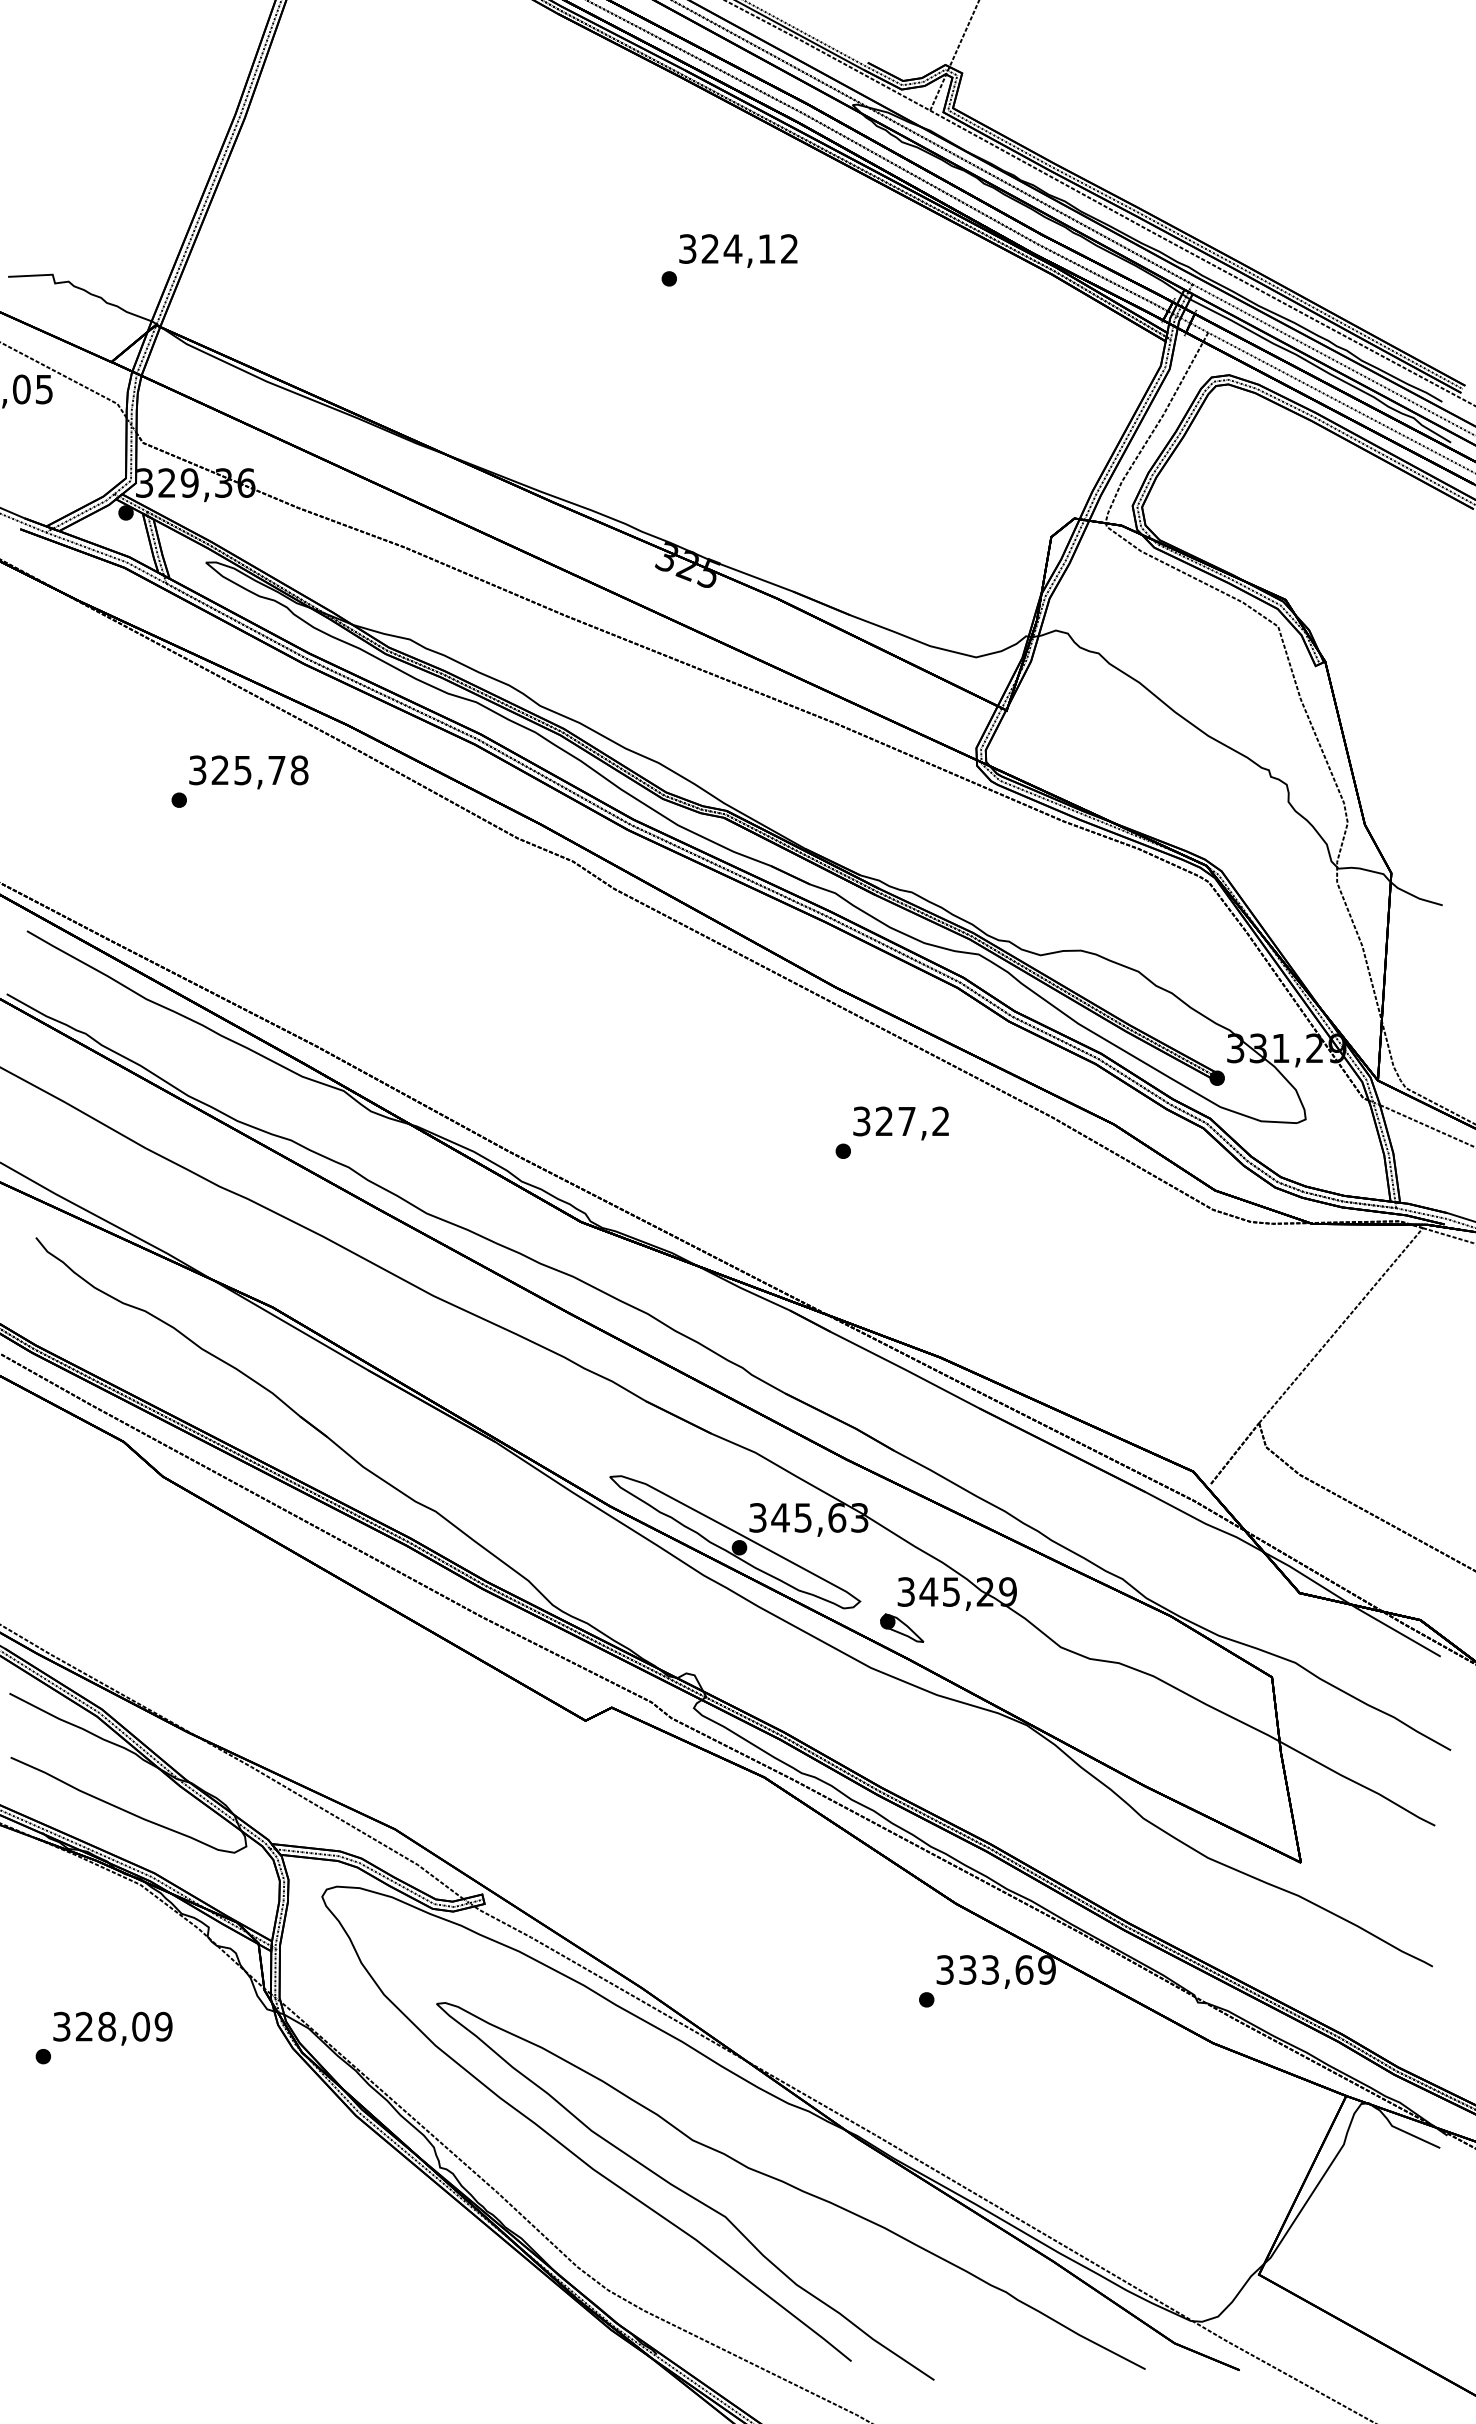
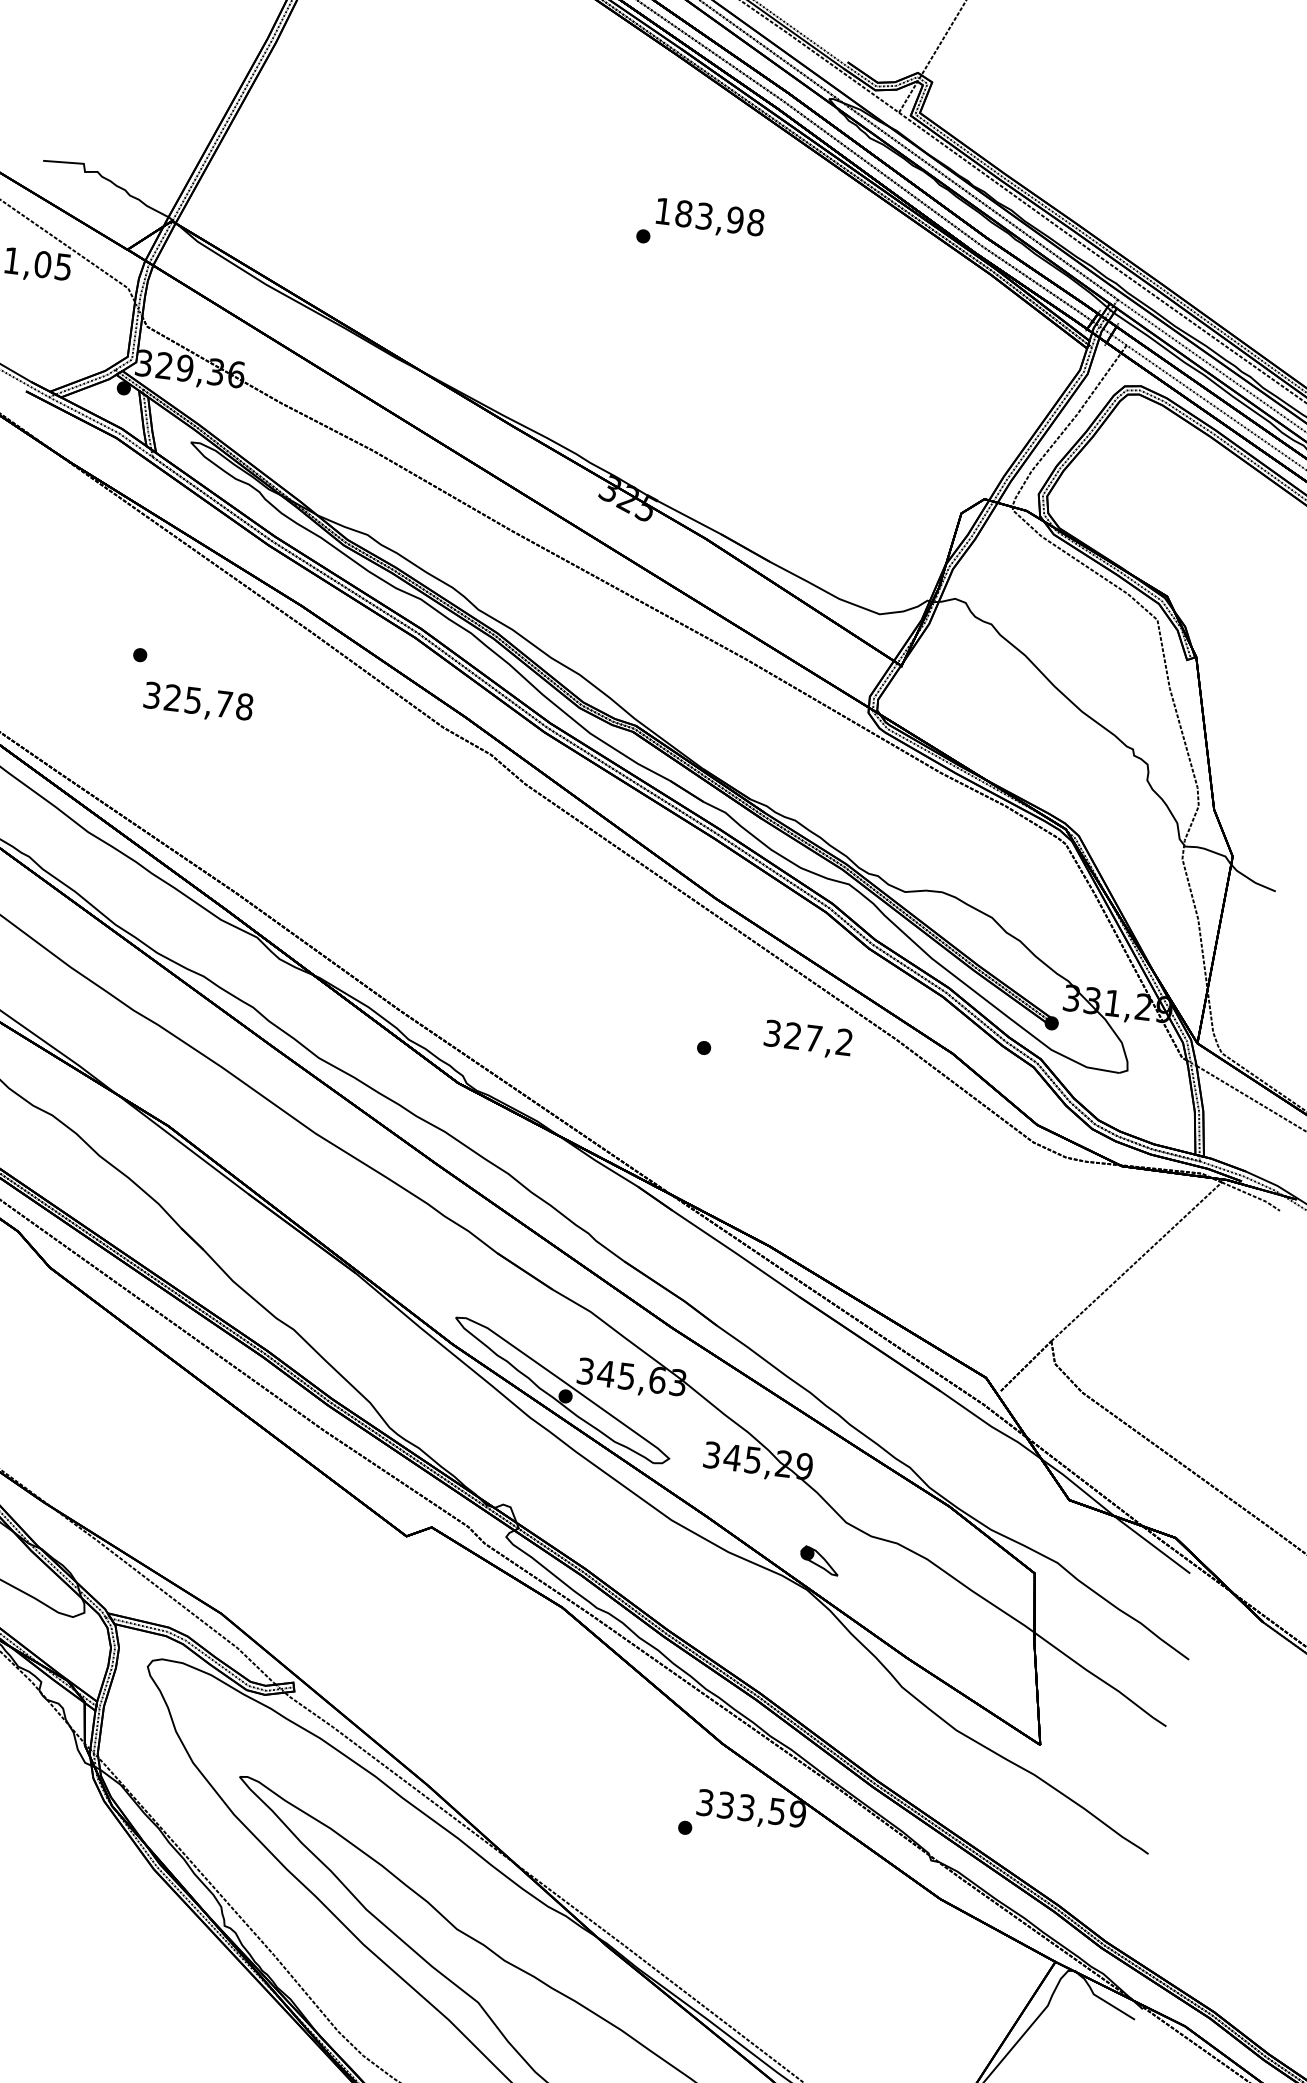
text: (738, 248) -> (709, 216), 324,12 -> 183,98
text: (248, 772) -> (198, 703), moved
text: (900, 1123) -> (807, 1039), moved
part: (902, 1627) -> (820, 1560), moved
text: (1024, 1969) -> (777, 1811), 333,69 -> 333,59

